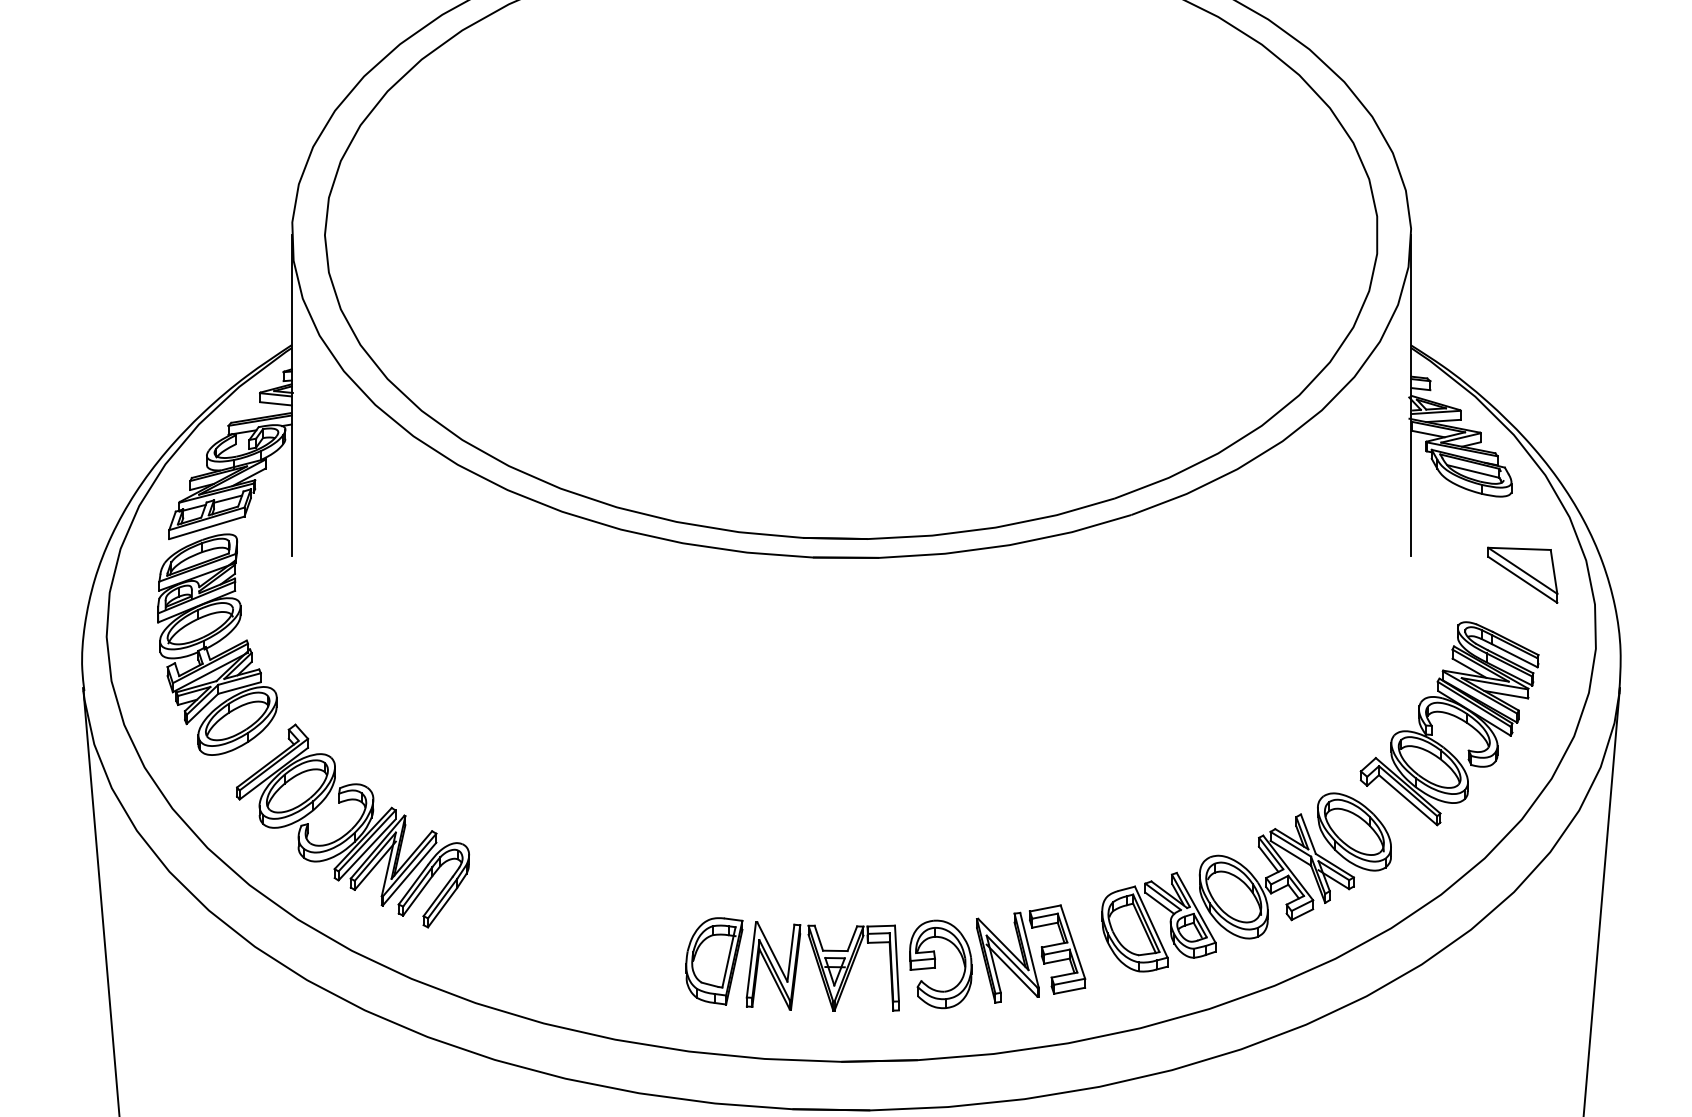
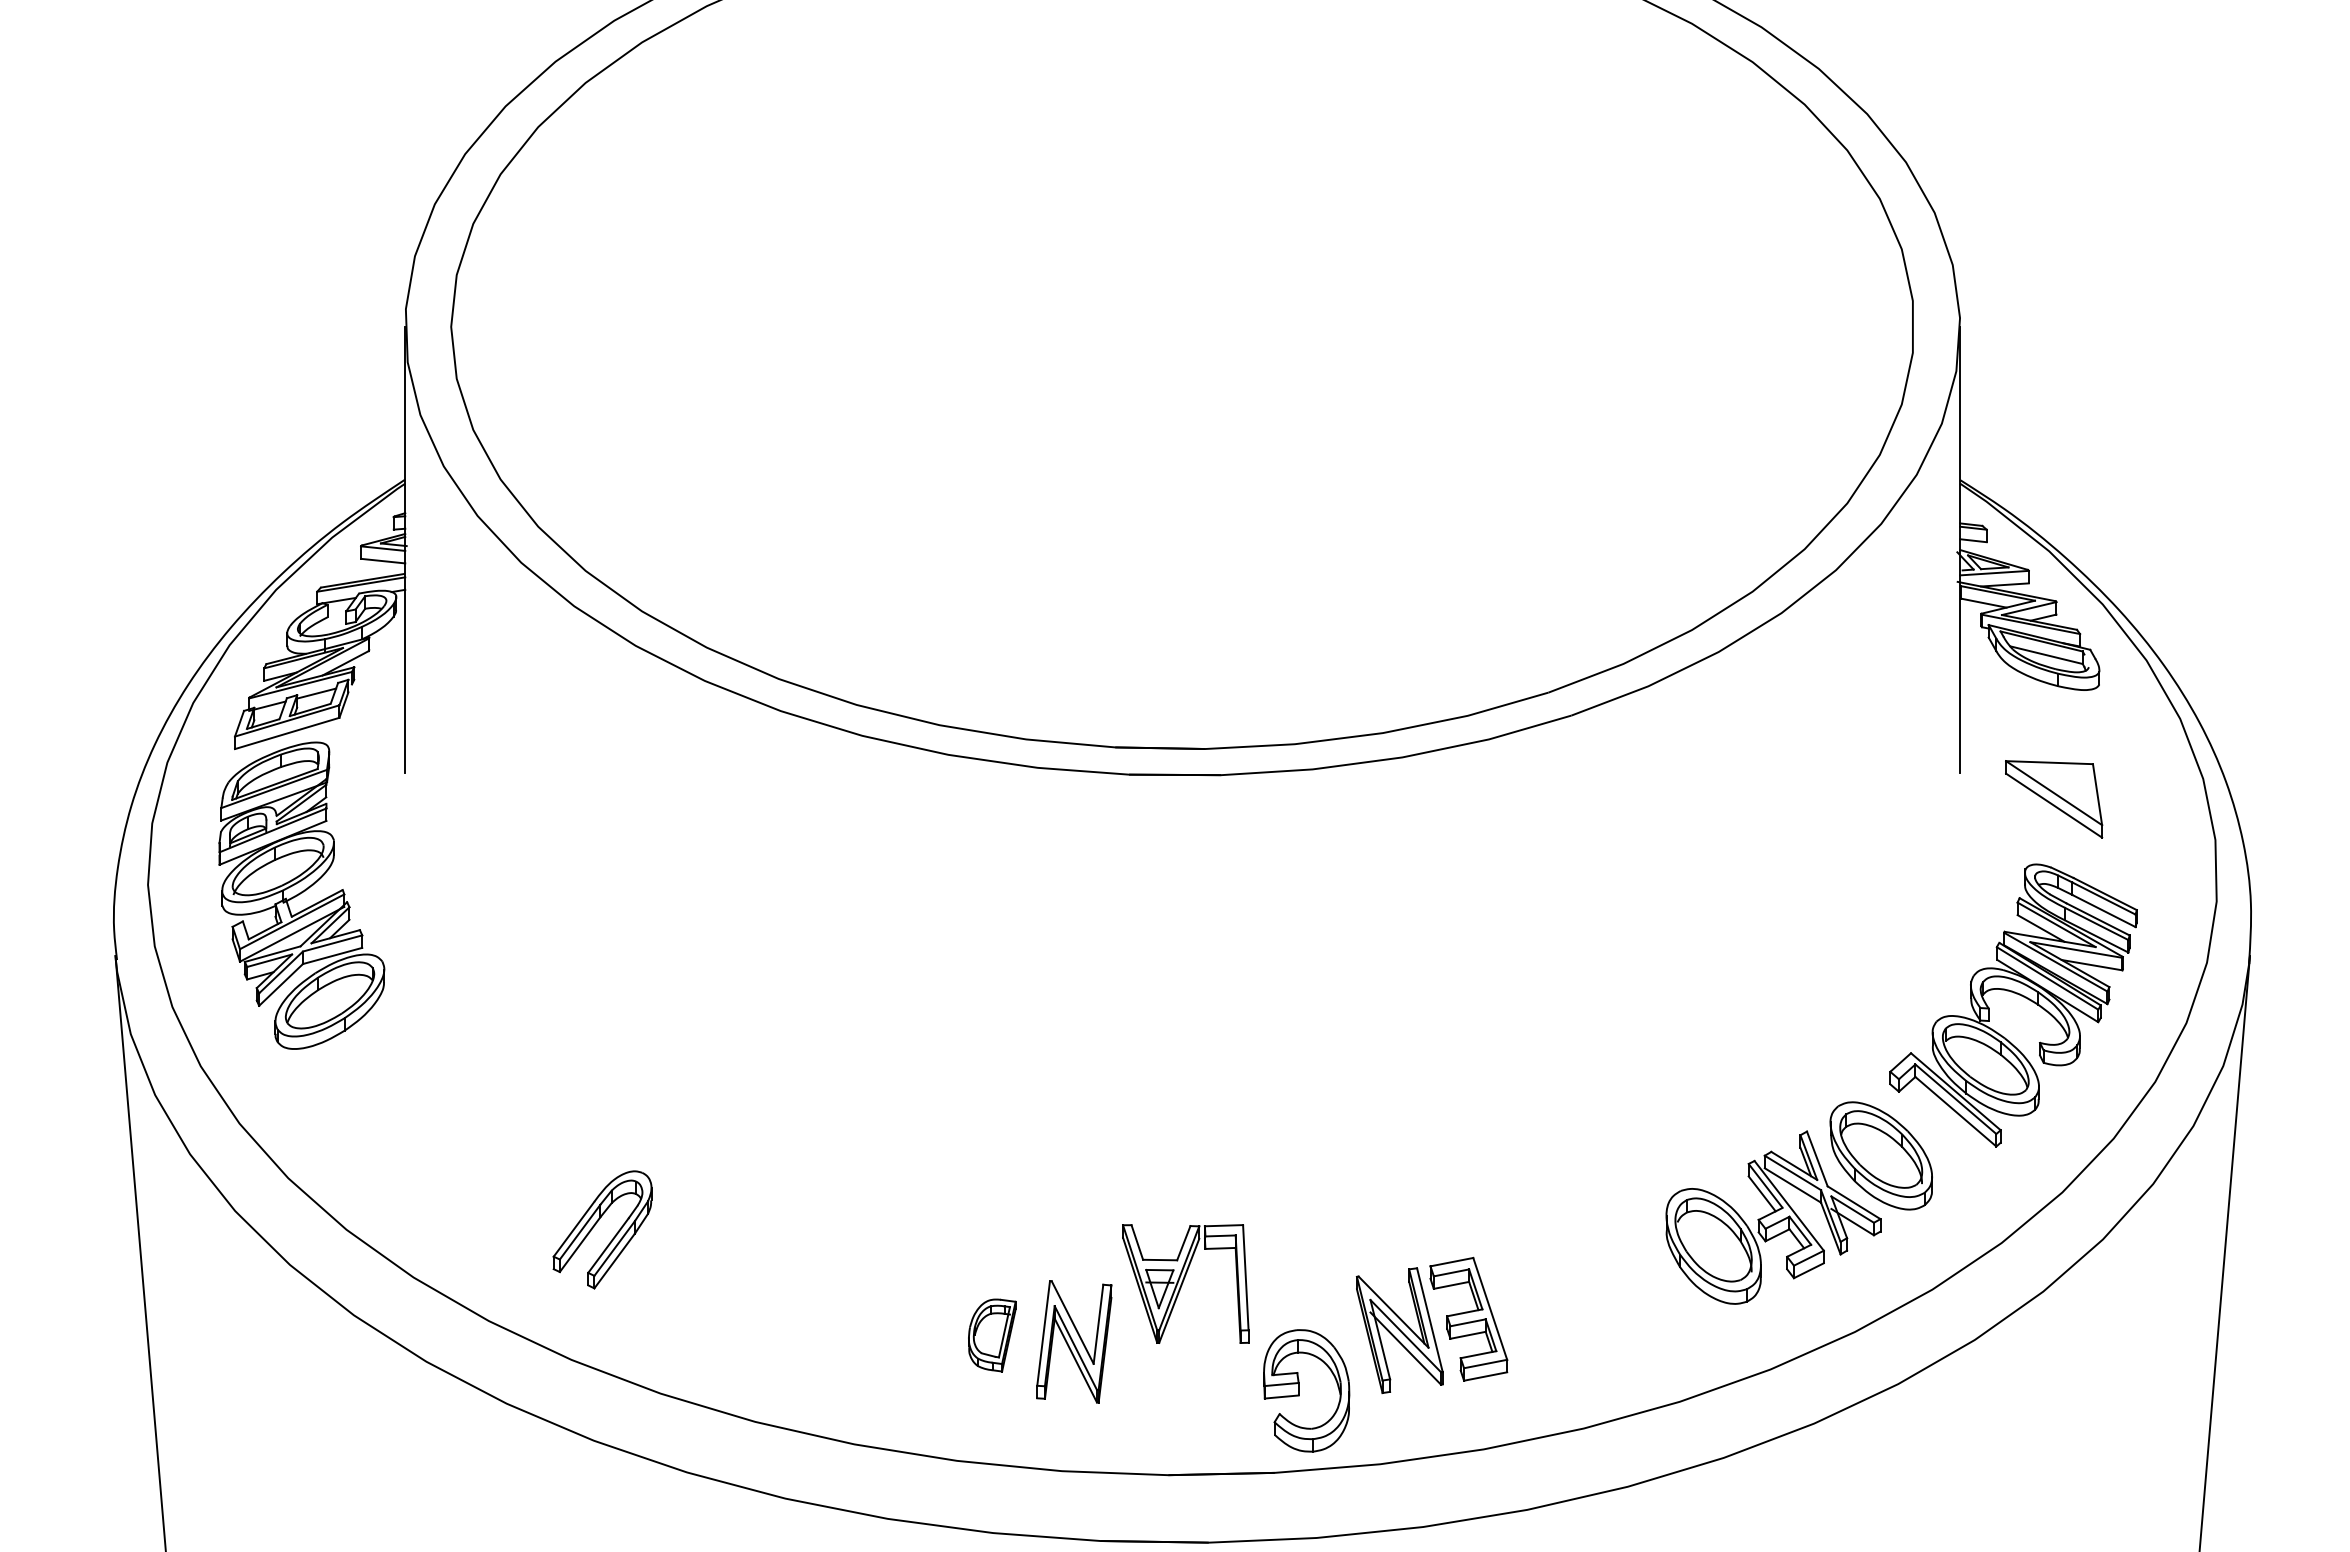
part: (1523, 575) -> (2054, 799), moved
part: (338, 802) -> (470, 1115), removed
part: (1153, 923) -> (1601, 1283), removed
part: (714, 961) -> (992, 1335), size x0.6
part: (935, 964) -> (1299, 1390), moved
part: (853, 967) -> (1185, 1283), moved

